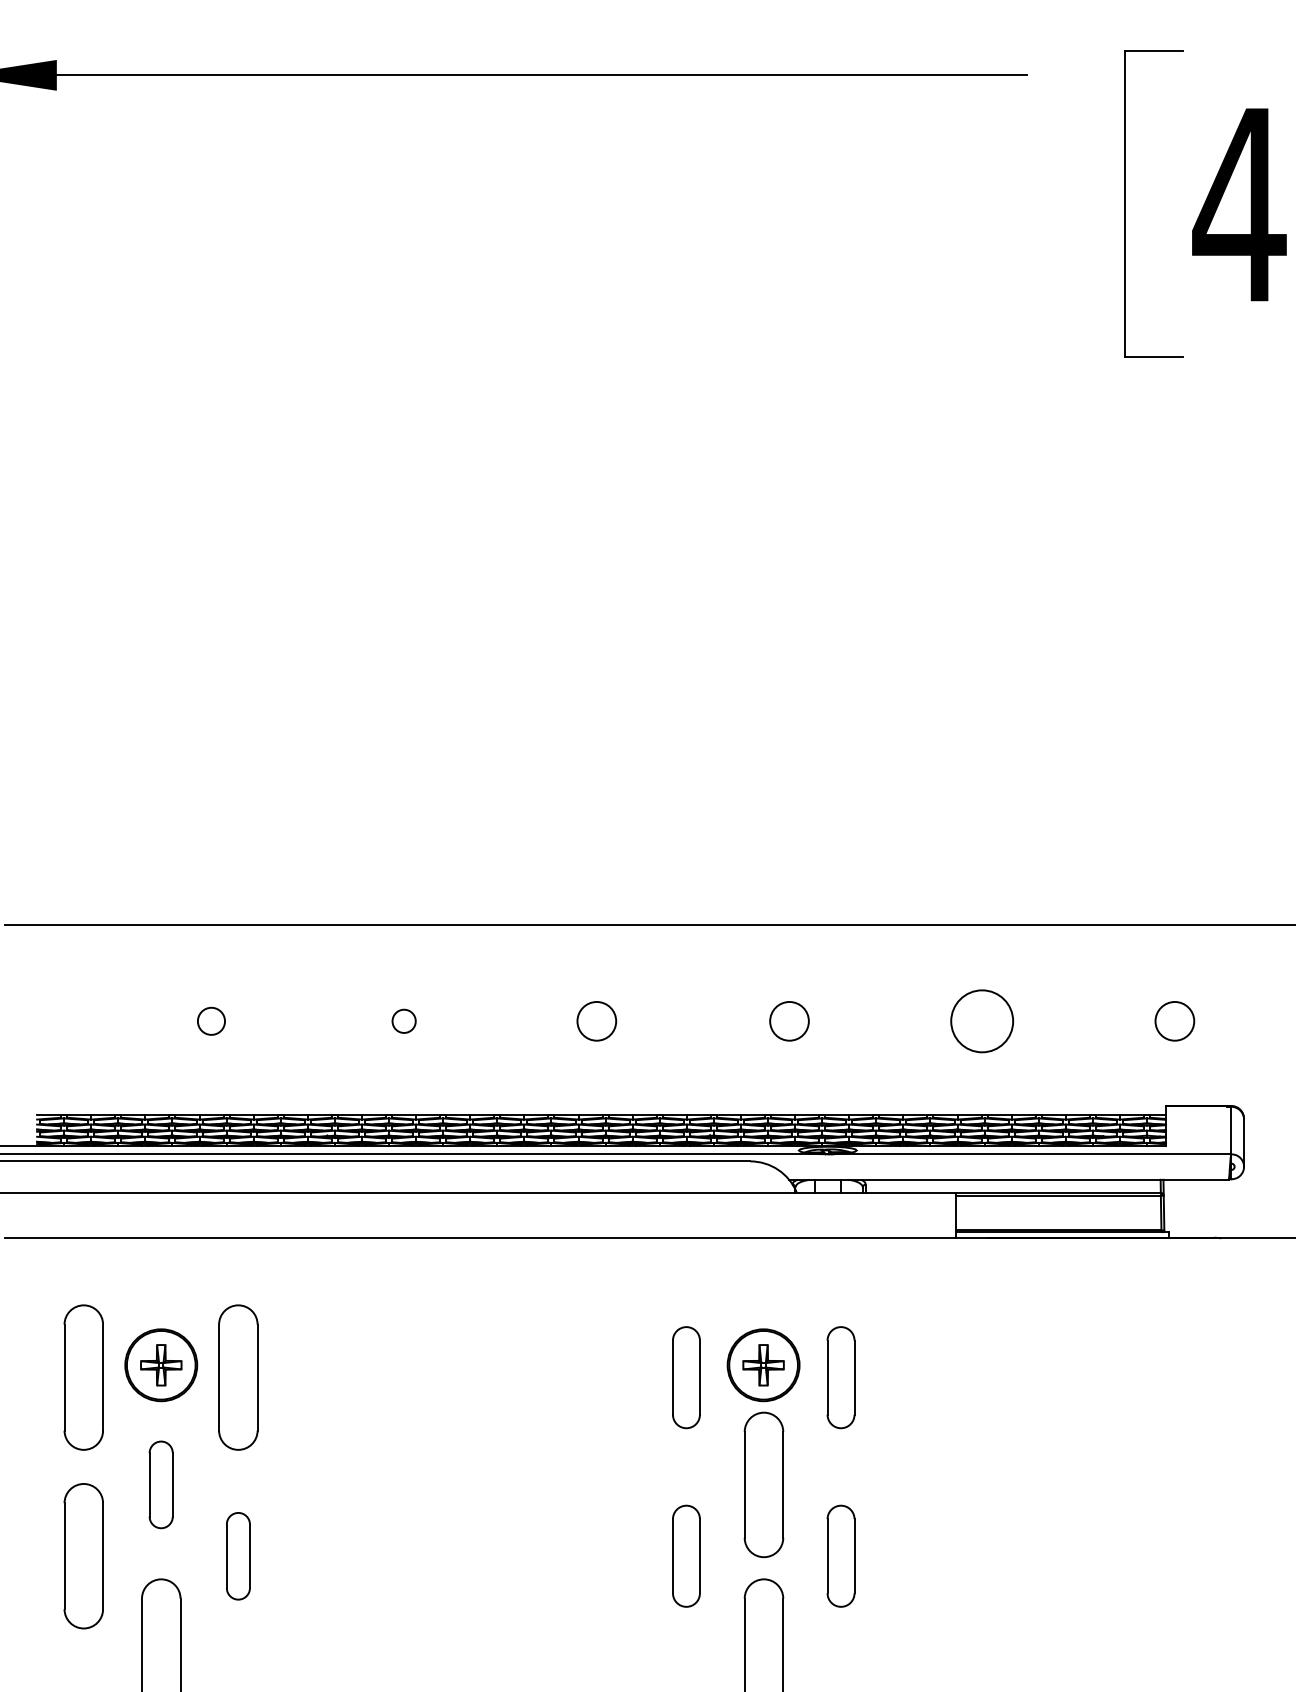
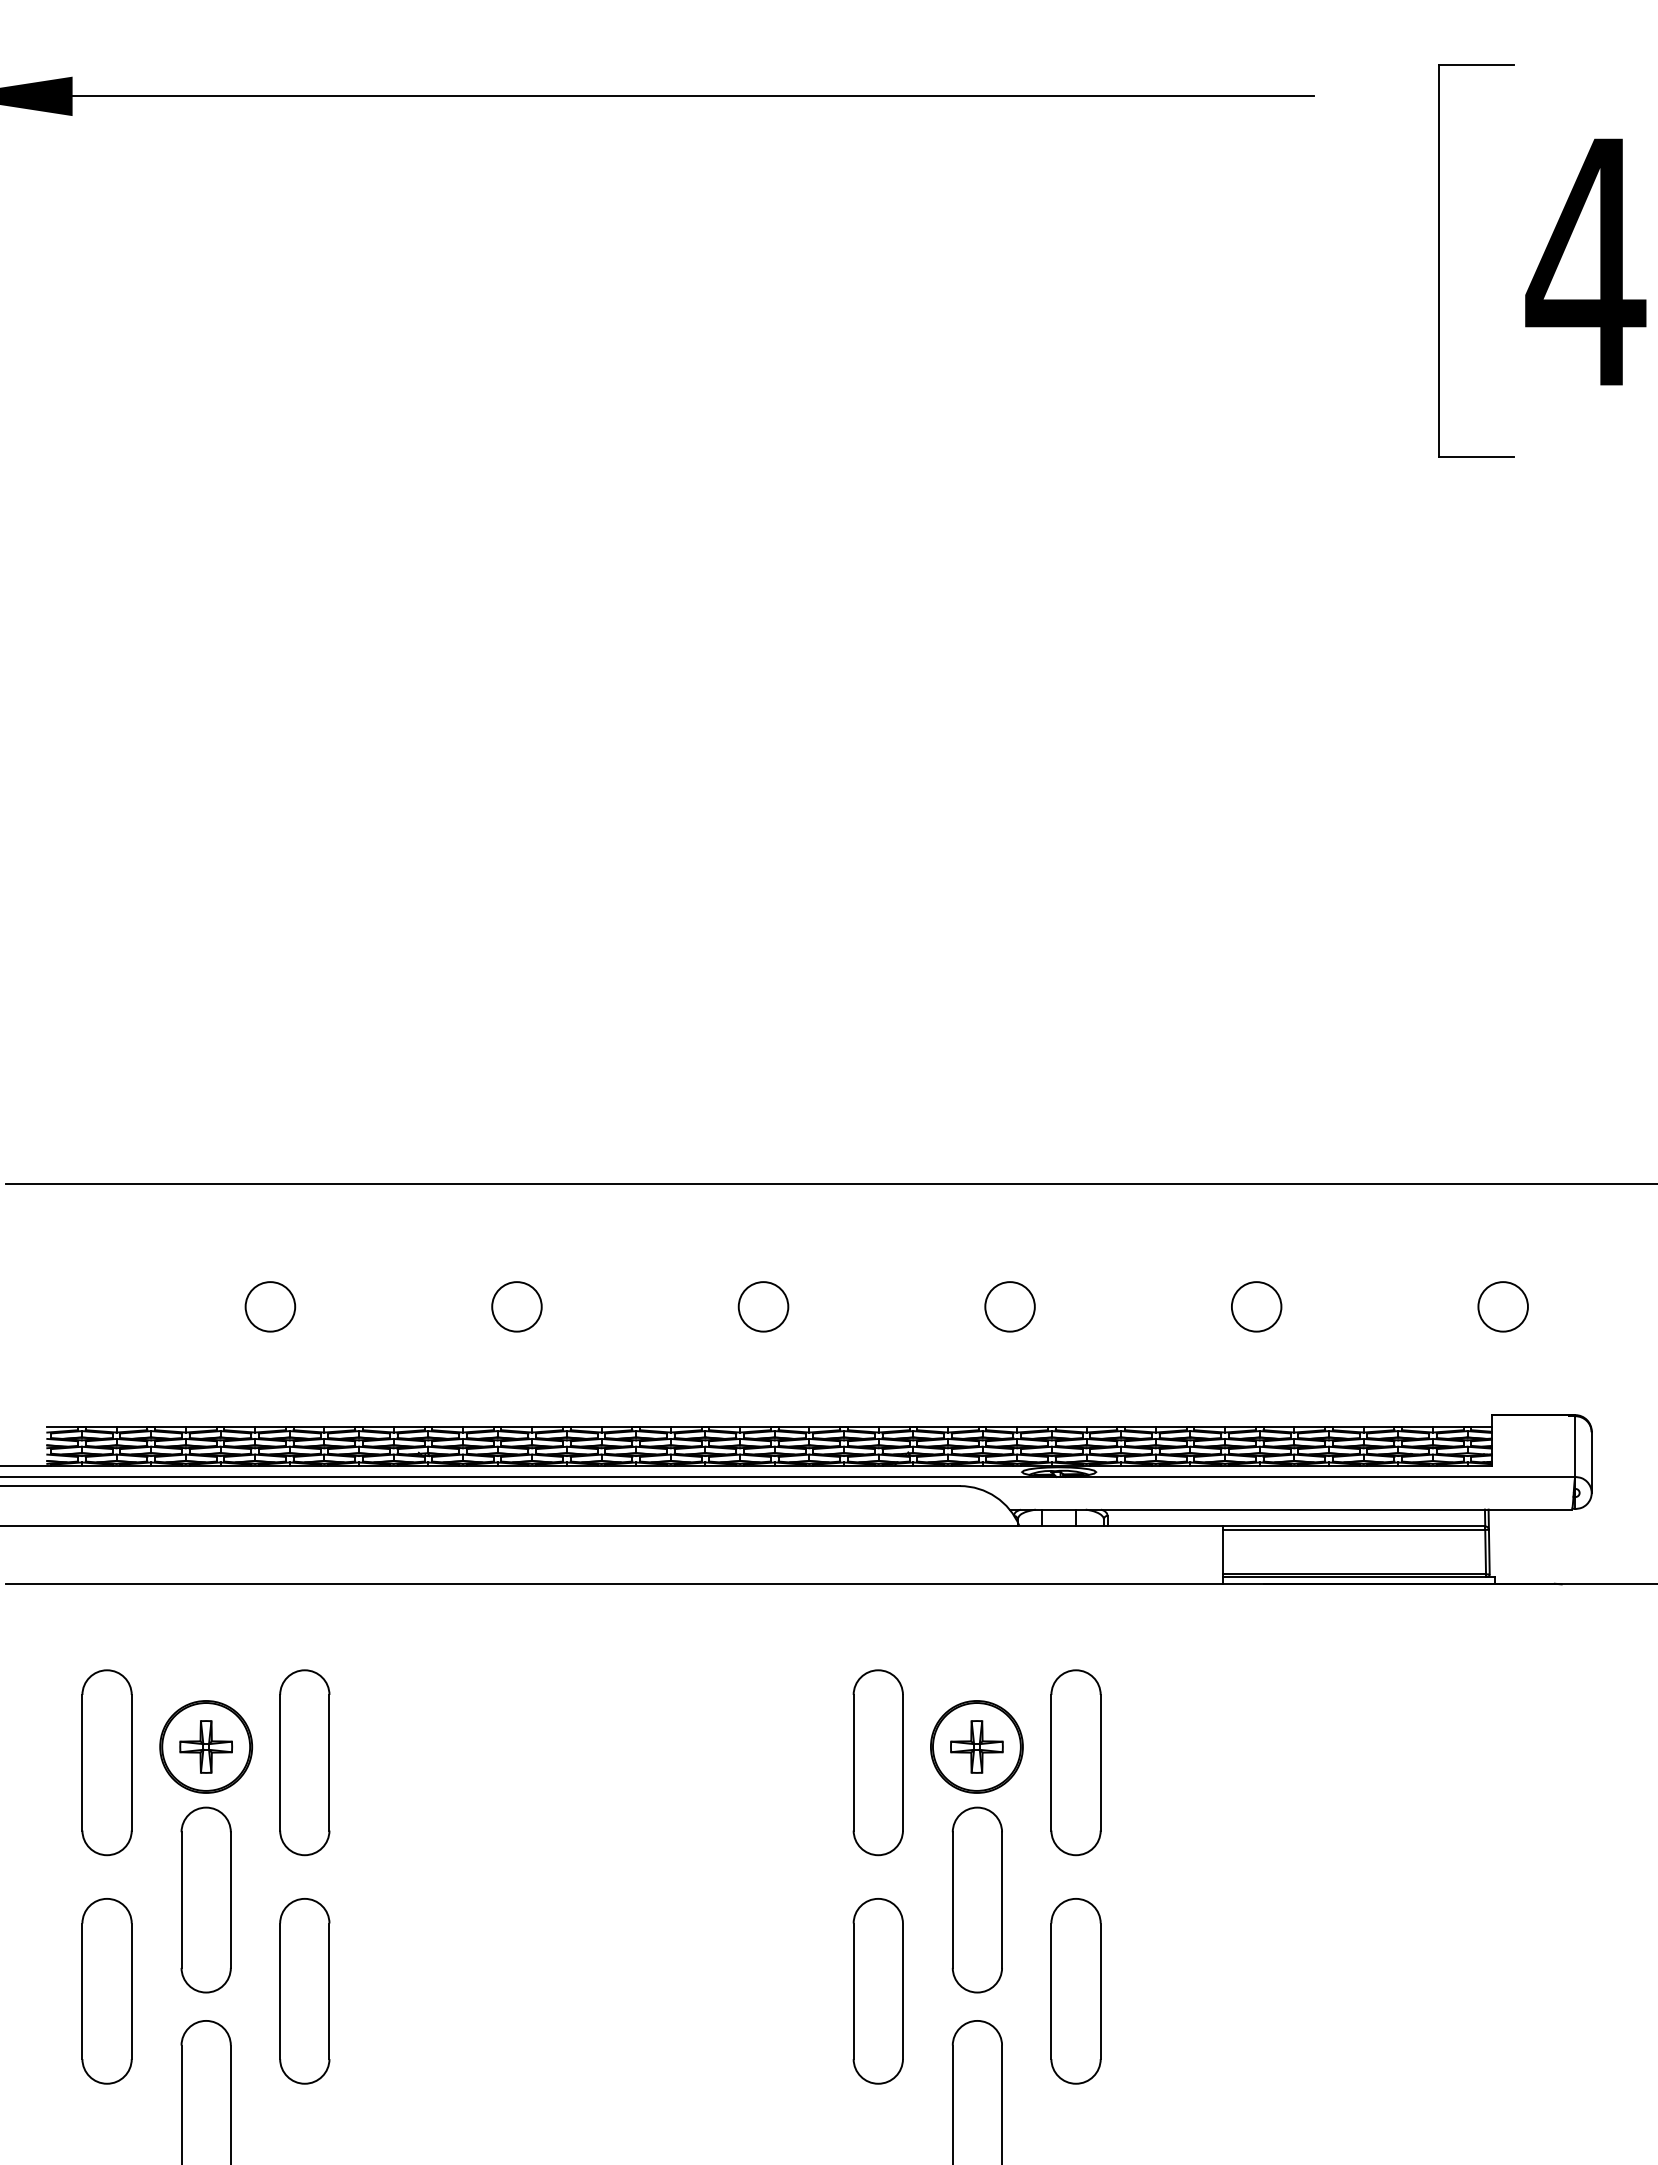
circle: (211, 1021) -> (270, 1306), size x1.43
circle: (403, 1021) -> (516, 1306), size x1.67
circle: (982, 1021) -> (1256, 1306), size x0.62
part: (685, 1377) -> (877, 1762), size x1.43
part: (840, 1377) -> (1075, 1762), size x1.43
part: (160, 1484) -> (205, 1899), size x1.67
part: (238, 1556) -> (304, 1991), size x1.67
part: (685, 1556) -> (877, 1991), size x1.43
part: (840, 1556) -> (1075, 1991), size x1.43

